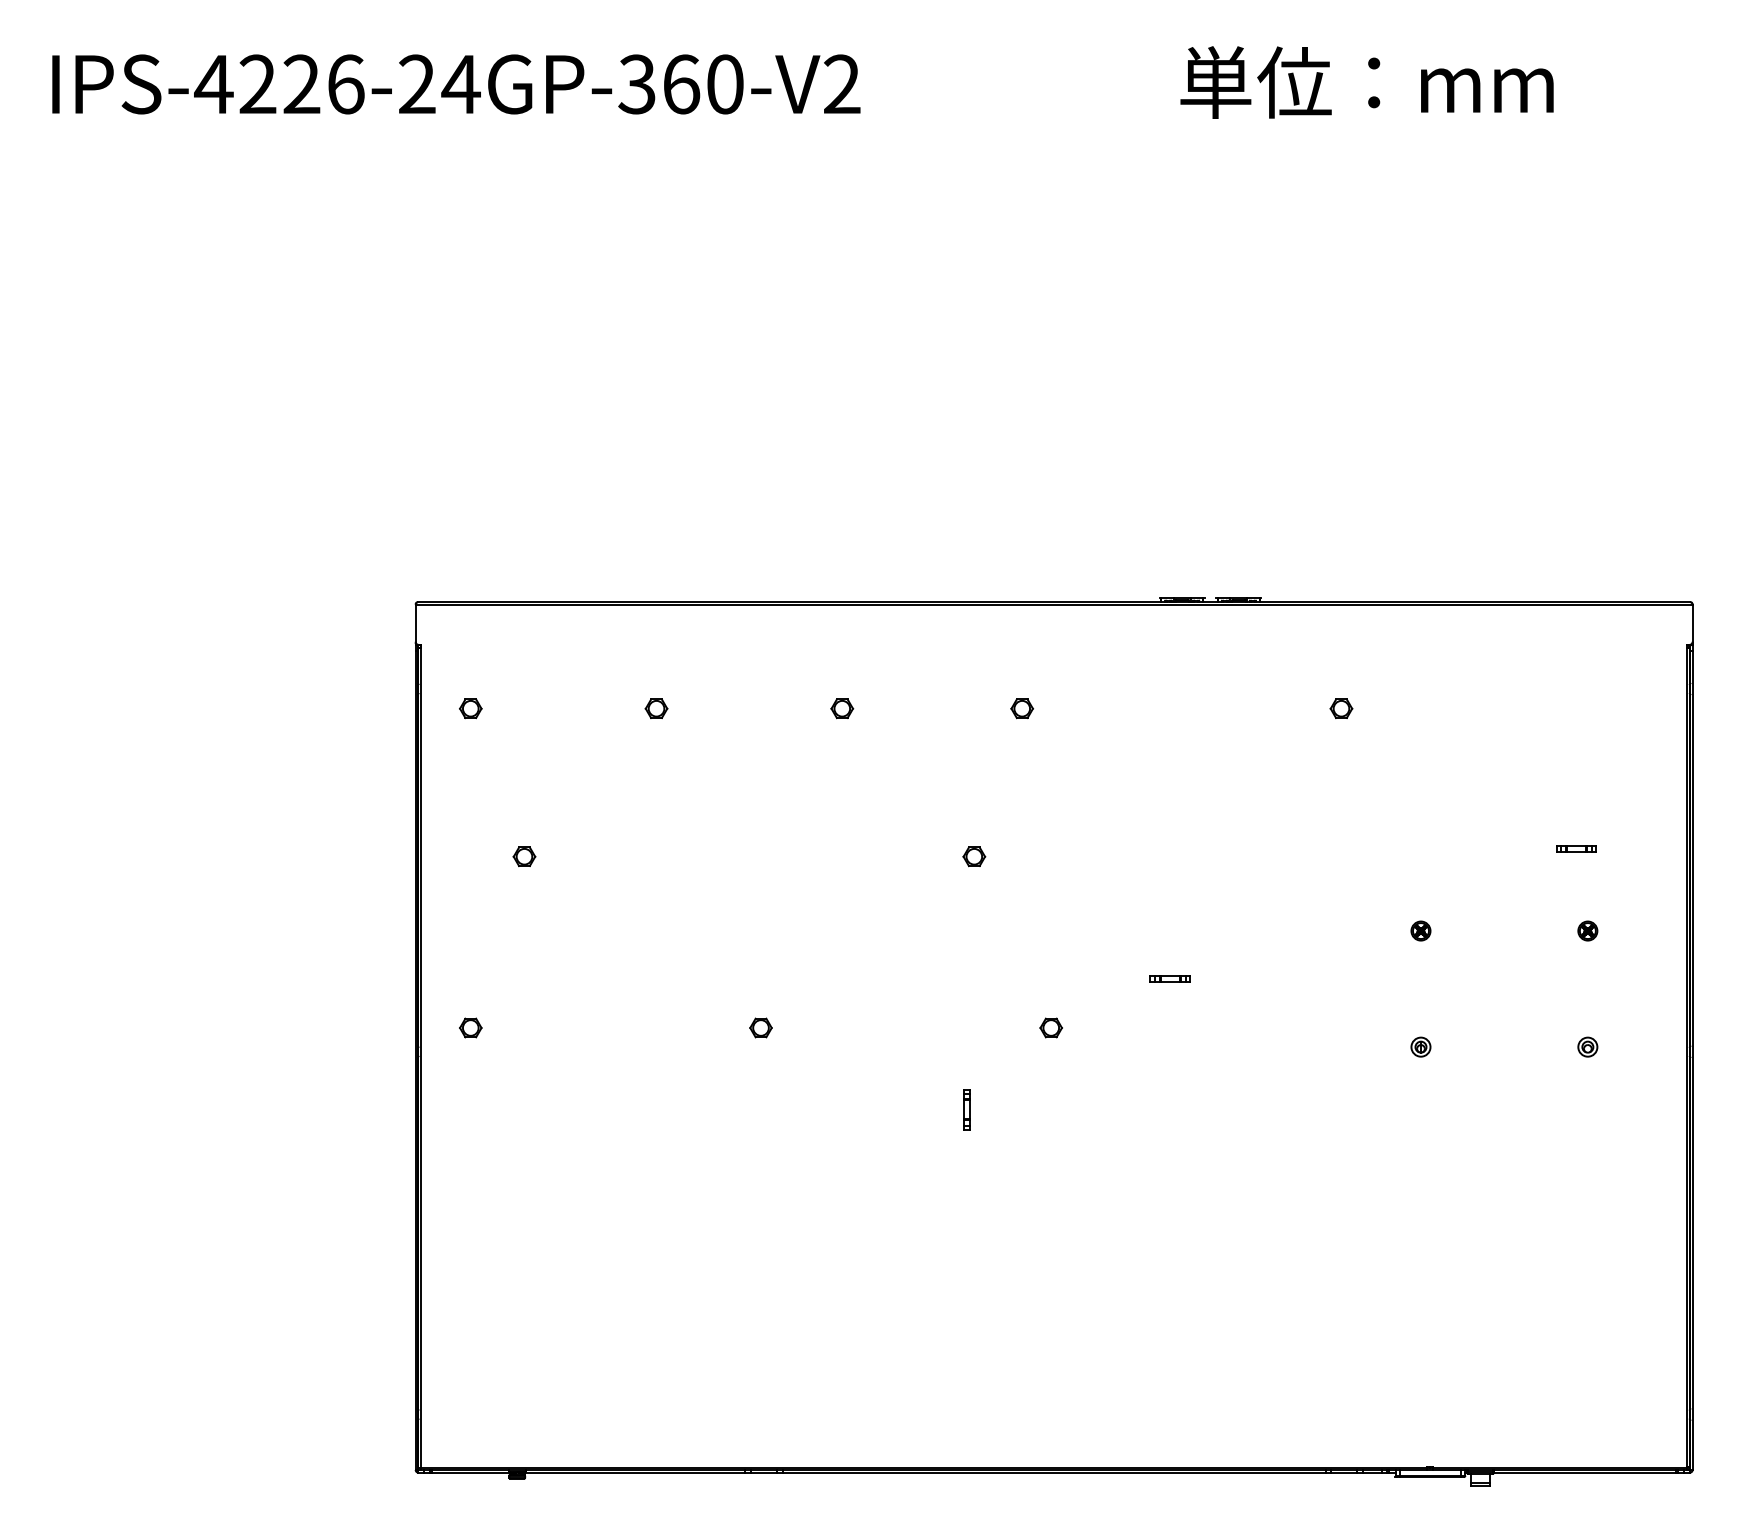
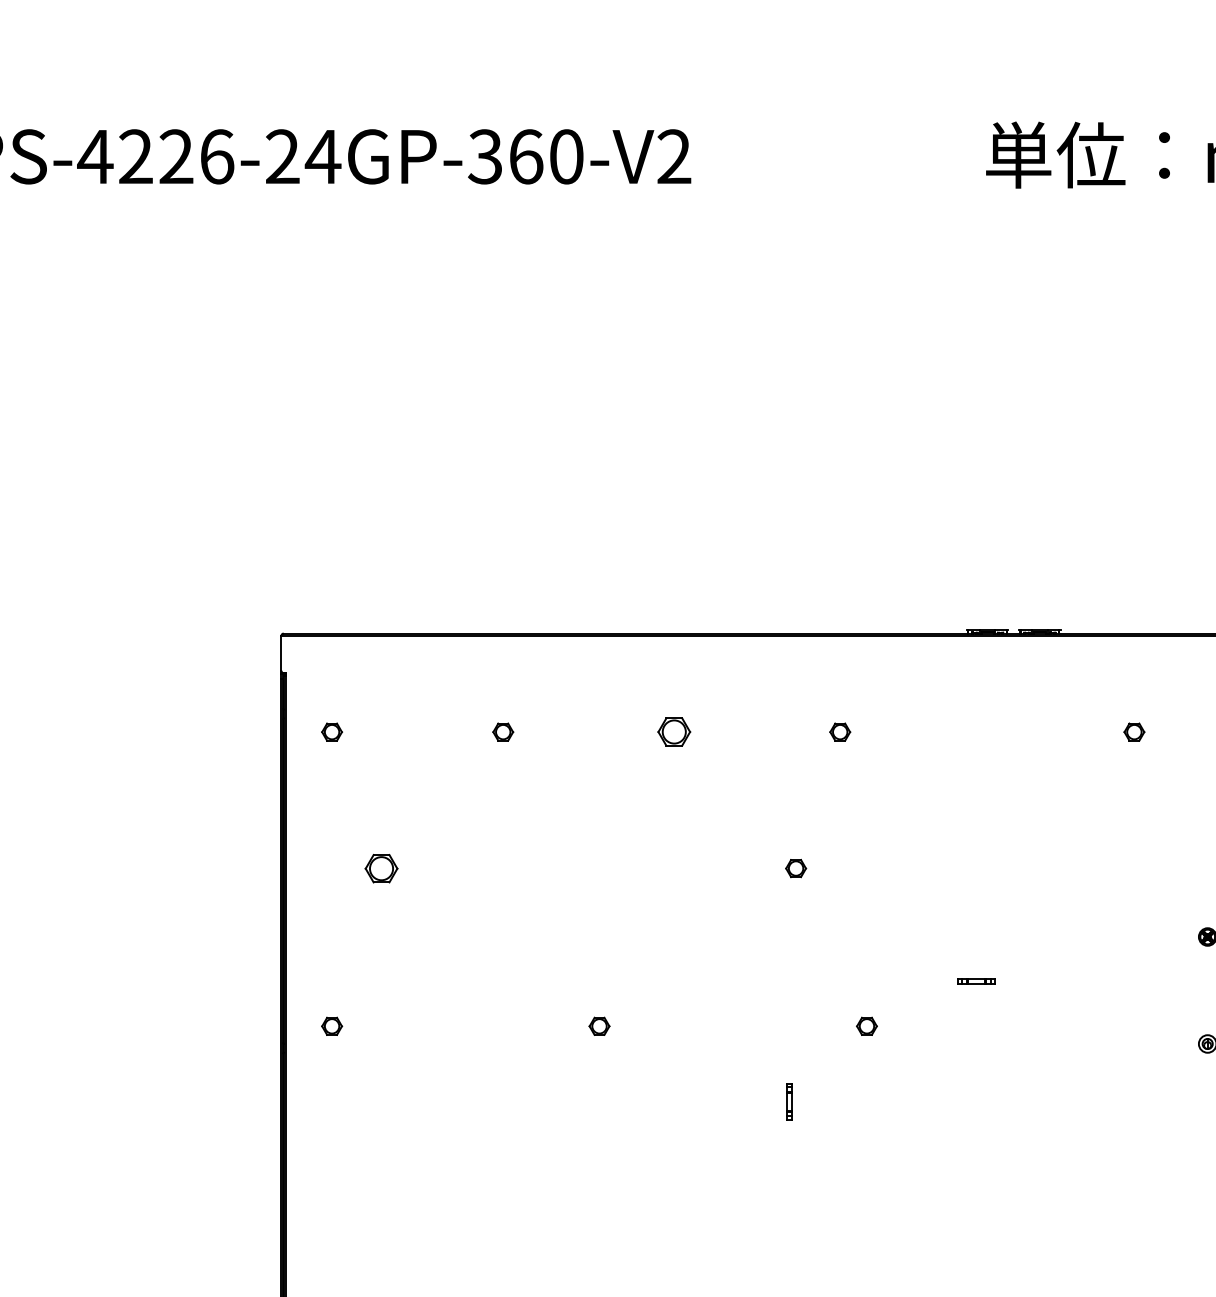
part: (842, 708) -> (674, 731), size x1.6
part: (524, 856) -> (381, 868), size x1.6

